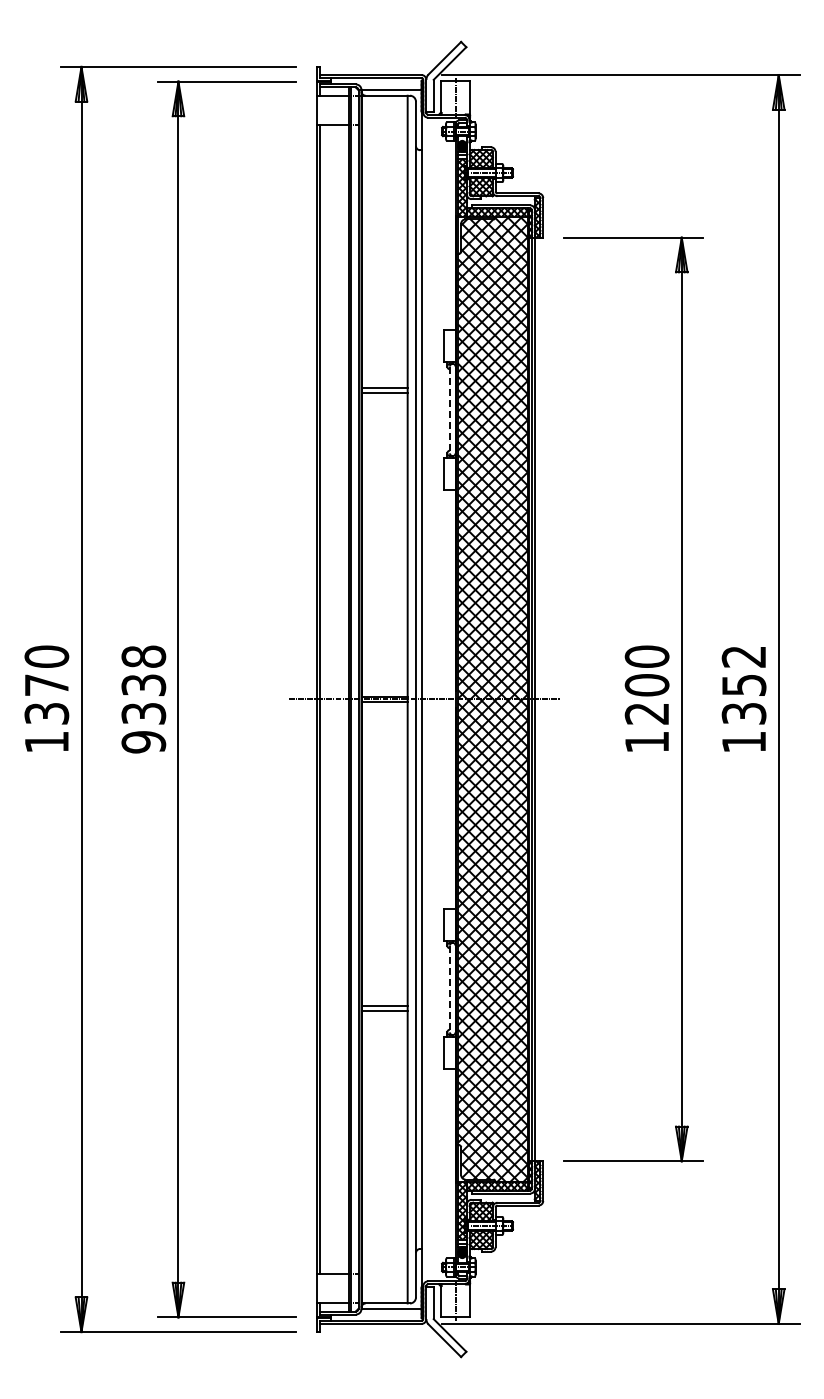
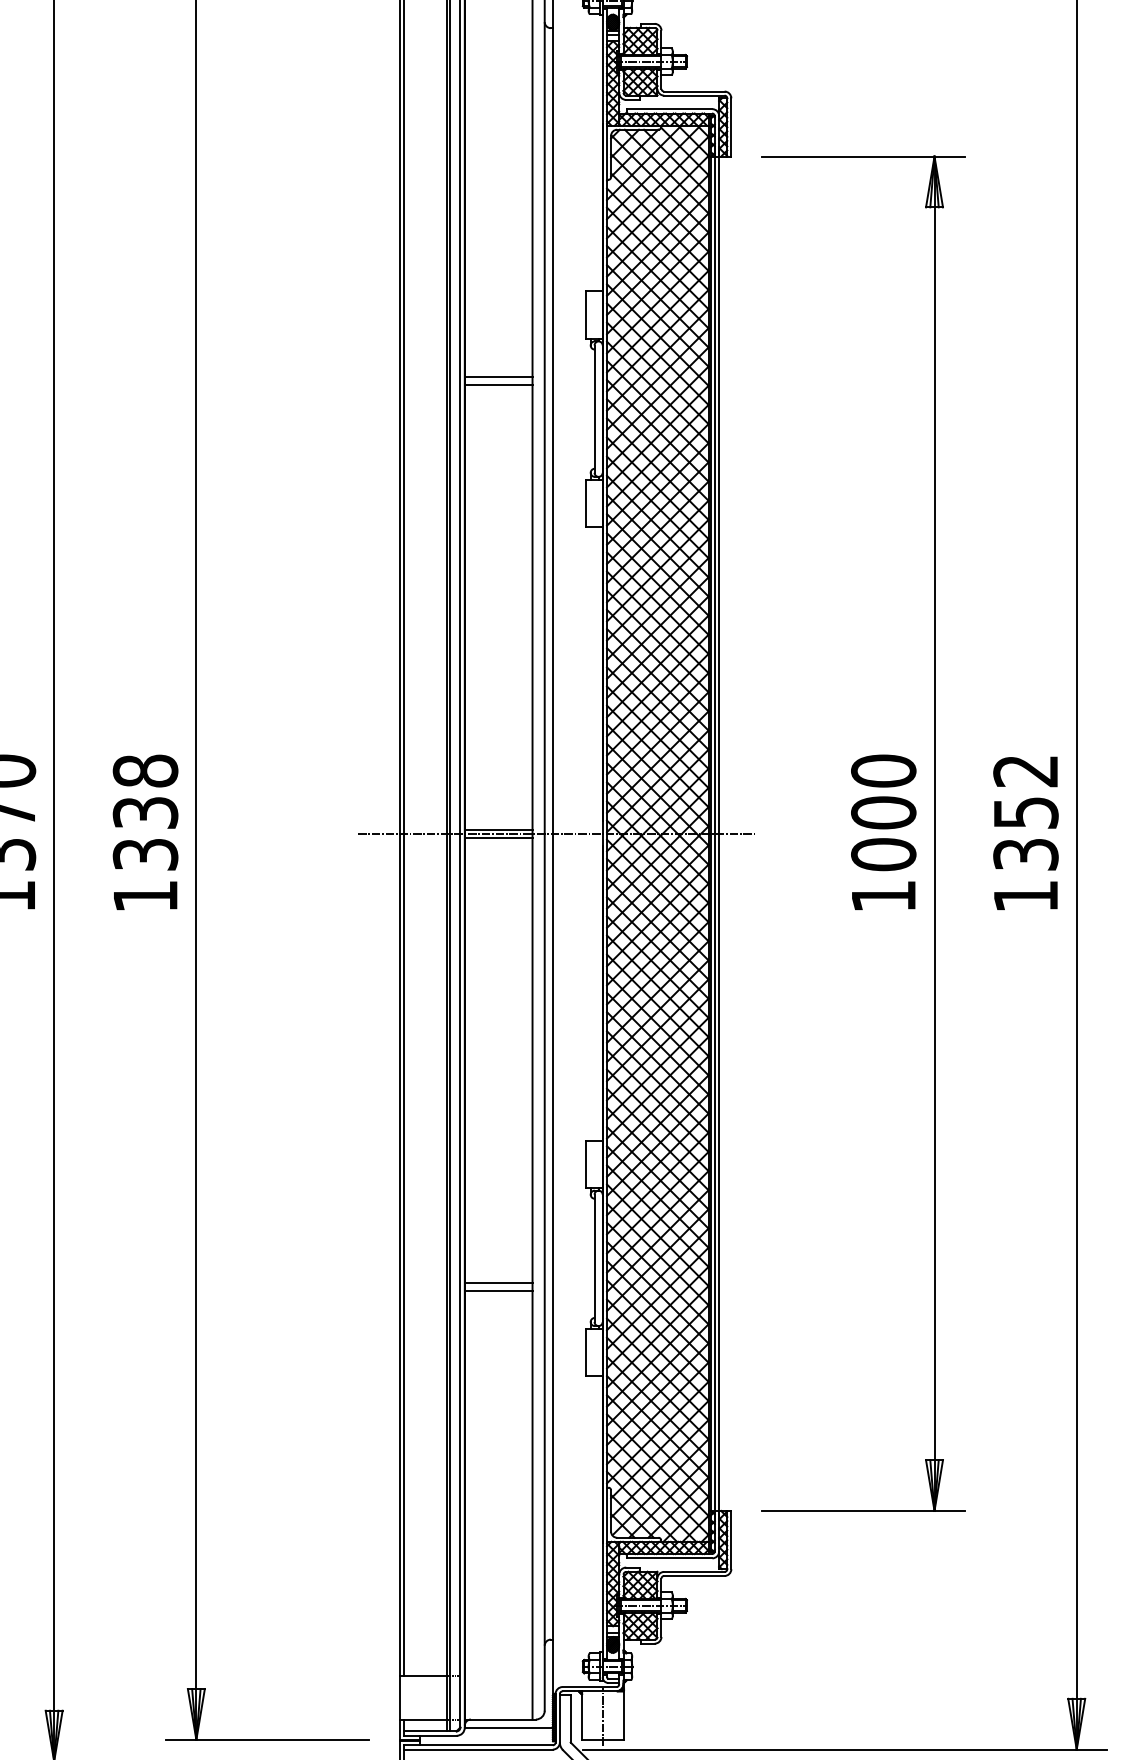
line: (449, 410) -> (593, 409), dashed -> solid
text: (646, 713) -> (882, 854), 1200 -> 1000
text: (143, 742) -> (145, 896), 9338 -> 1338
line: (449, 989) -> (593, 1259), dashed -> solid

